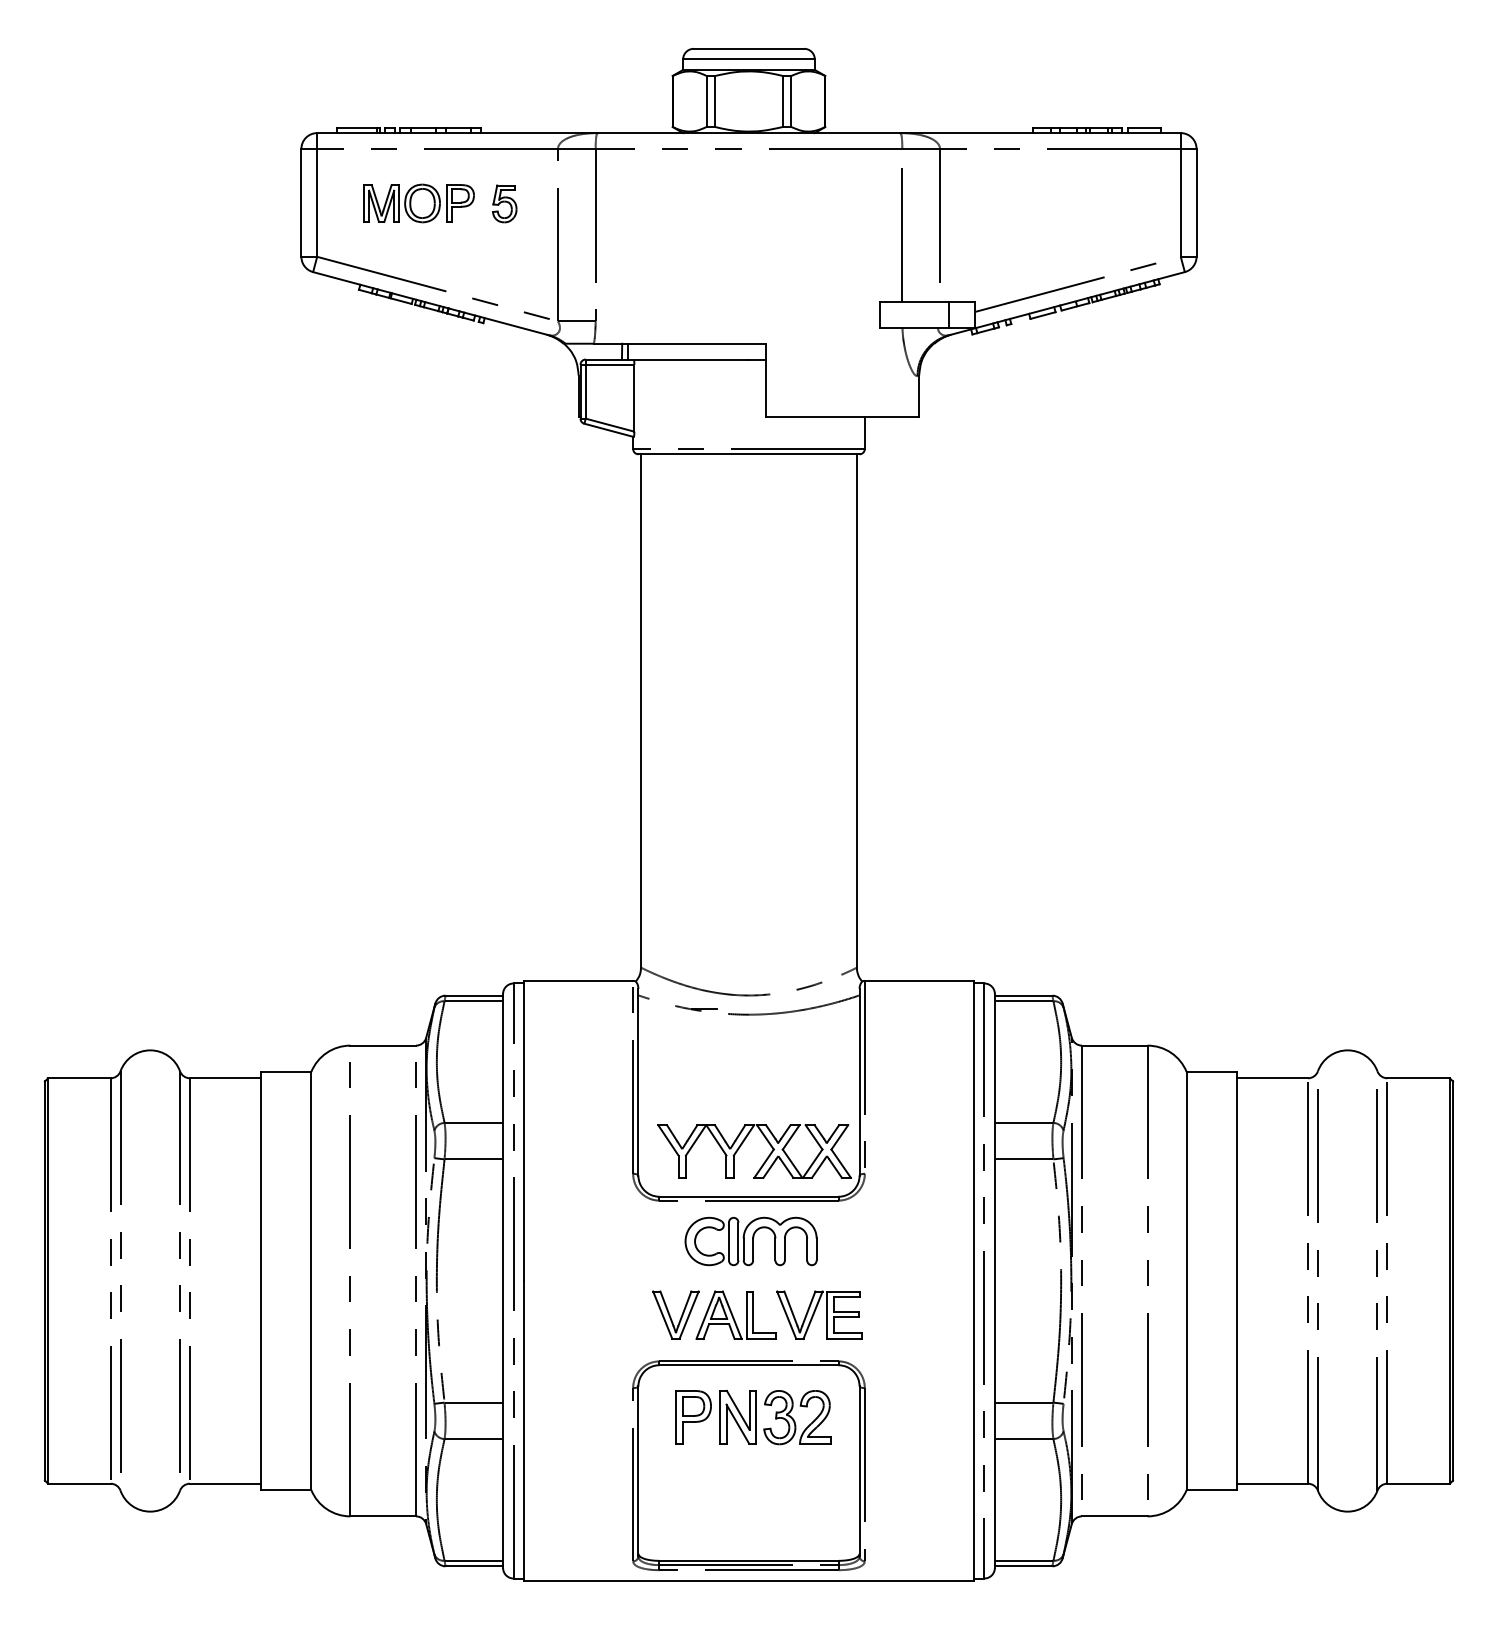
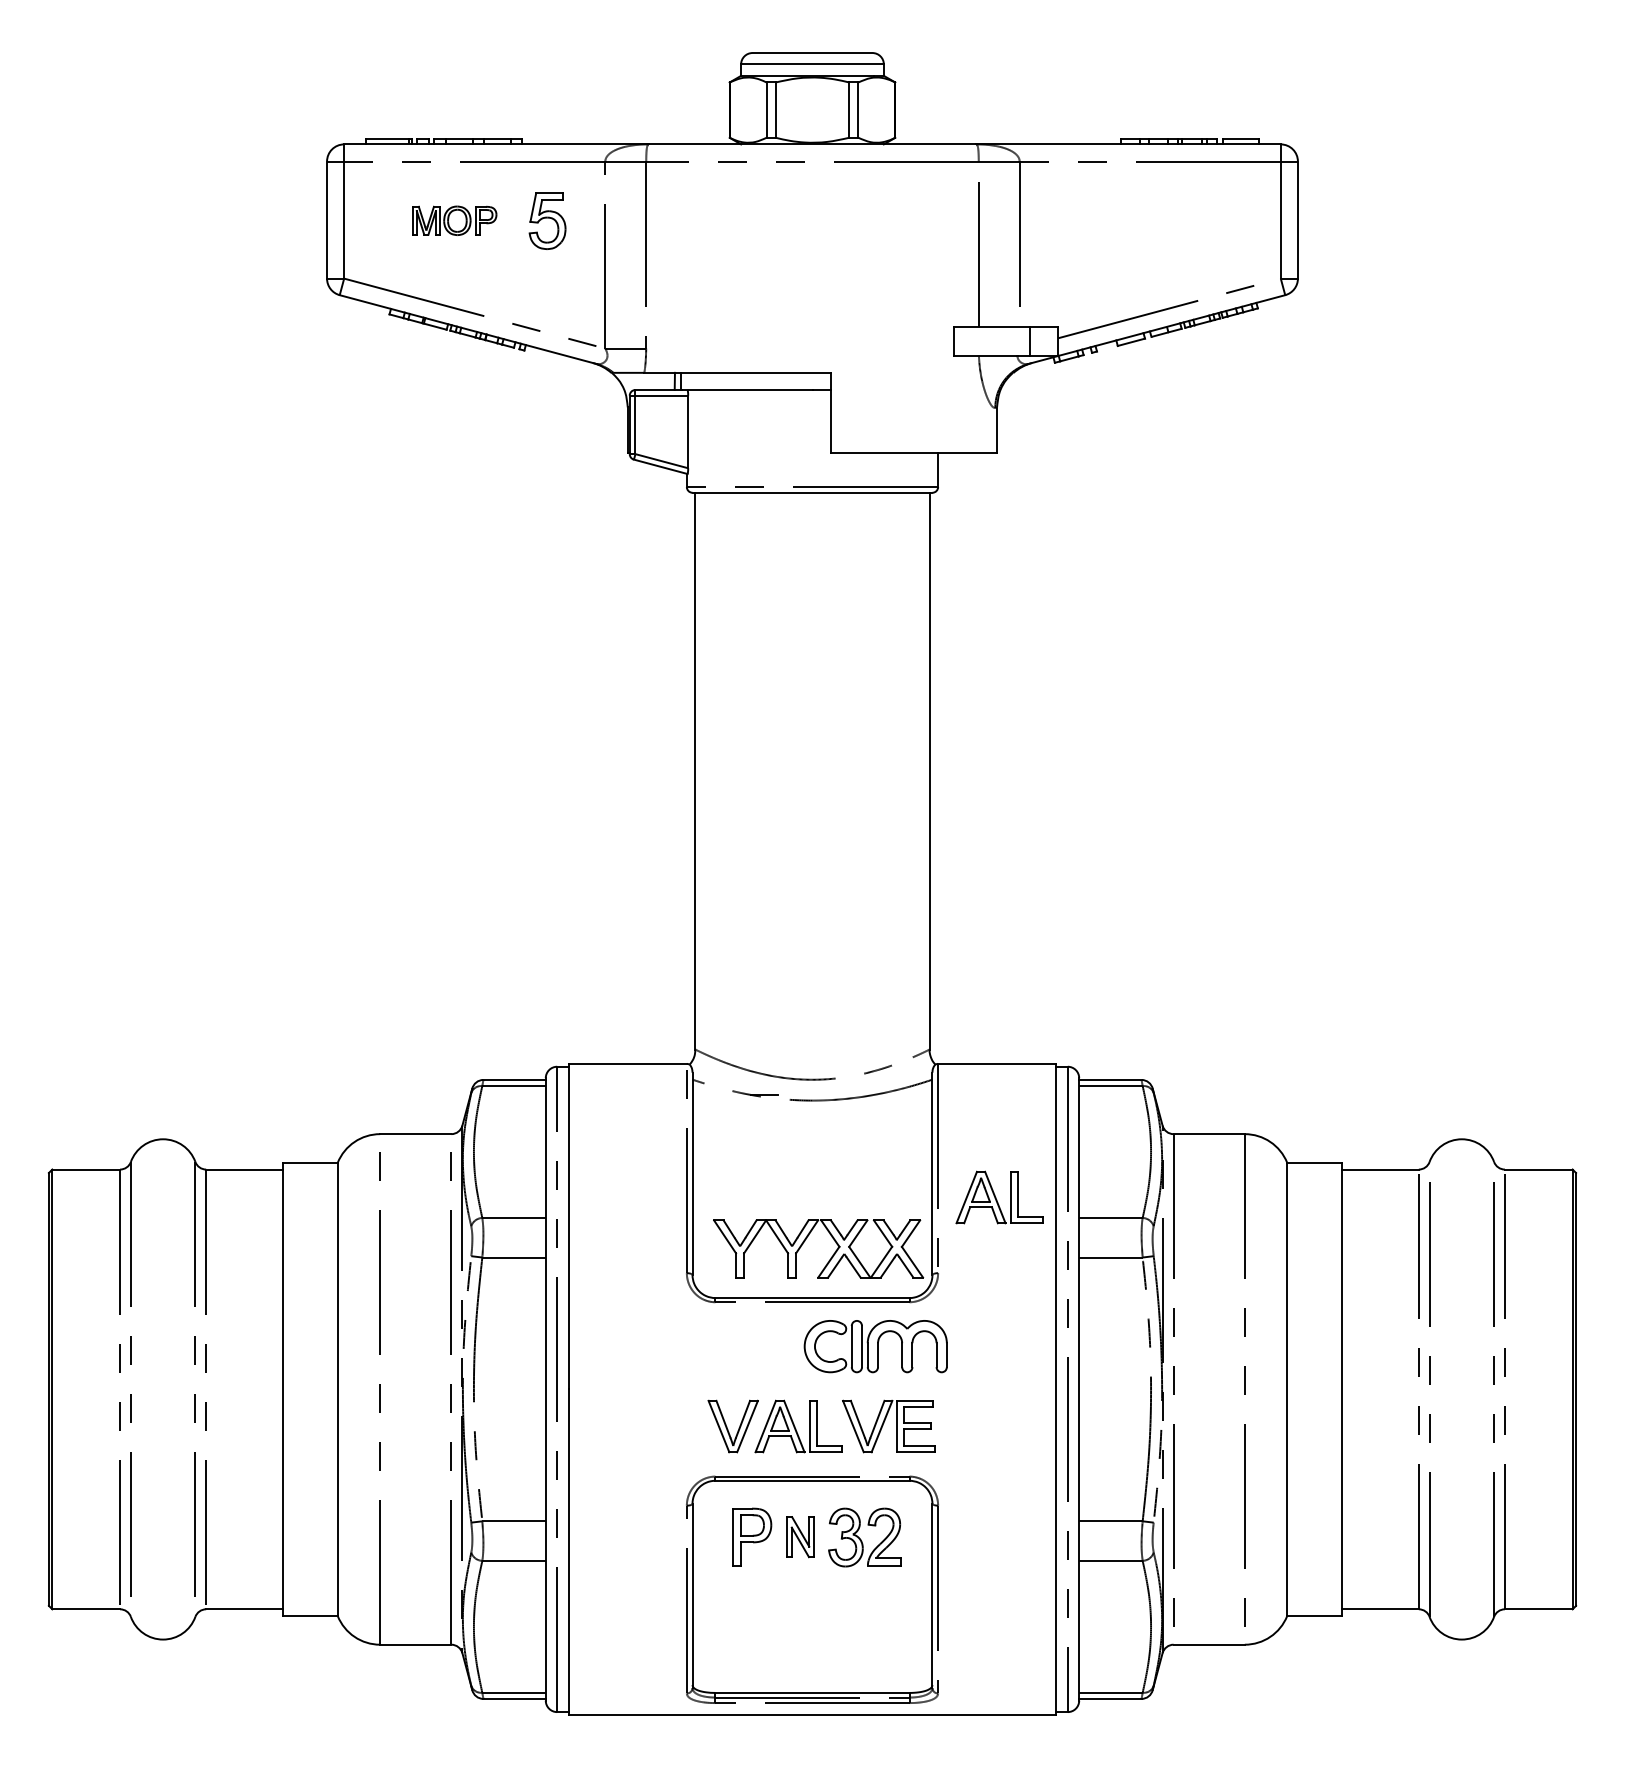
part: (418, 203) -> (454, 220), size x0.7
part: (504, 204) -> (547, 221), size x1.4
part: (921, 1104) -> (999, 1197), added
part: (750, 1241) -> (875, 1346), moved
part: (737, 1416) -> (800, 1536), size x0.7

